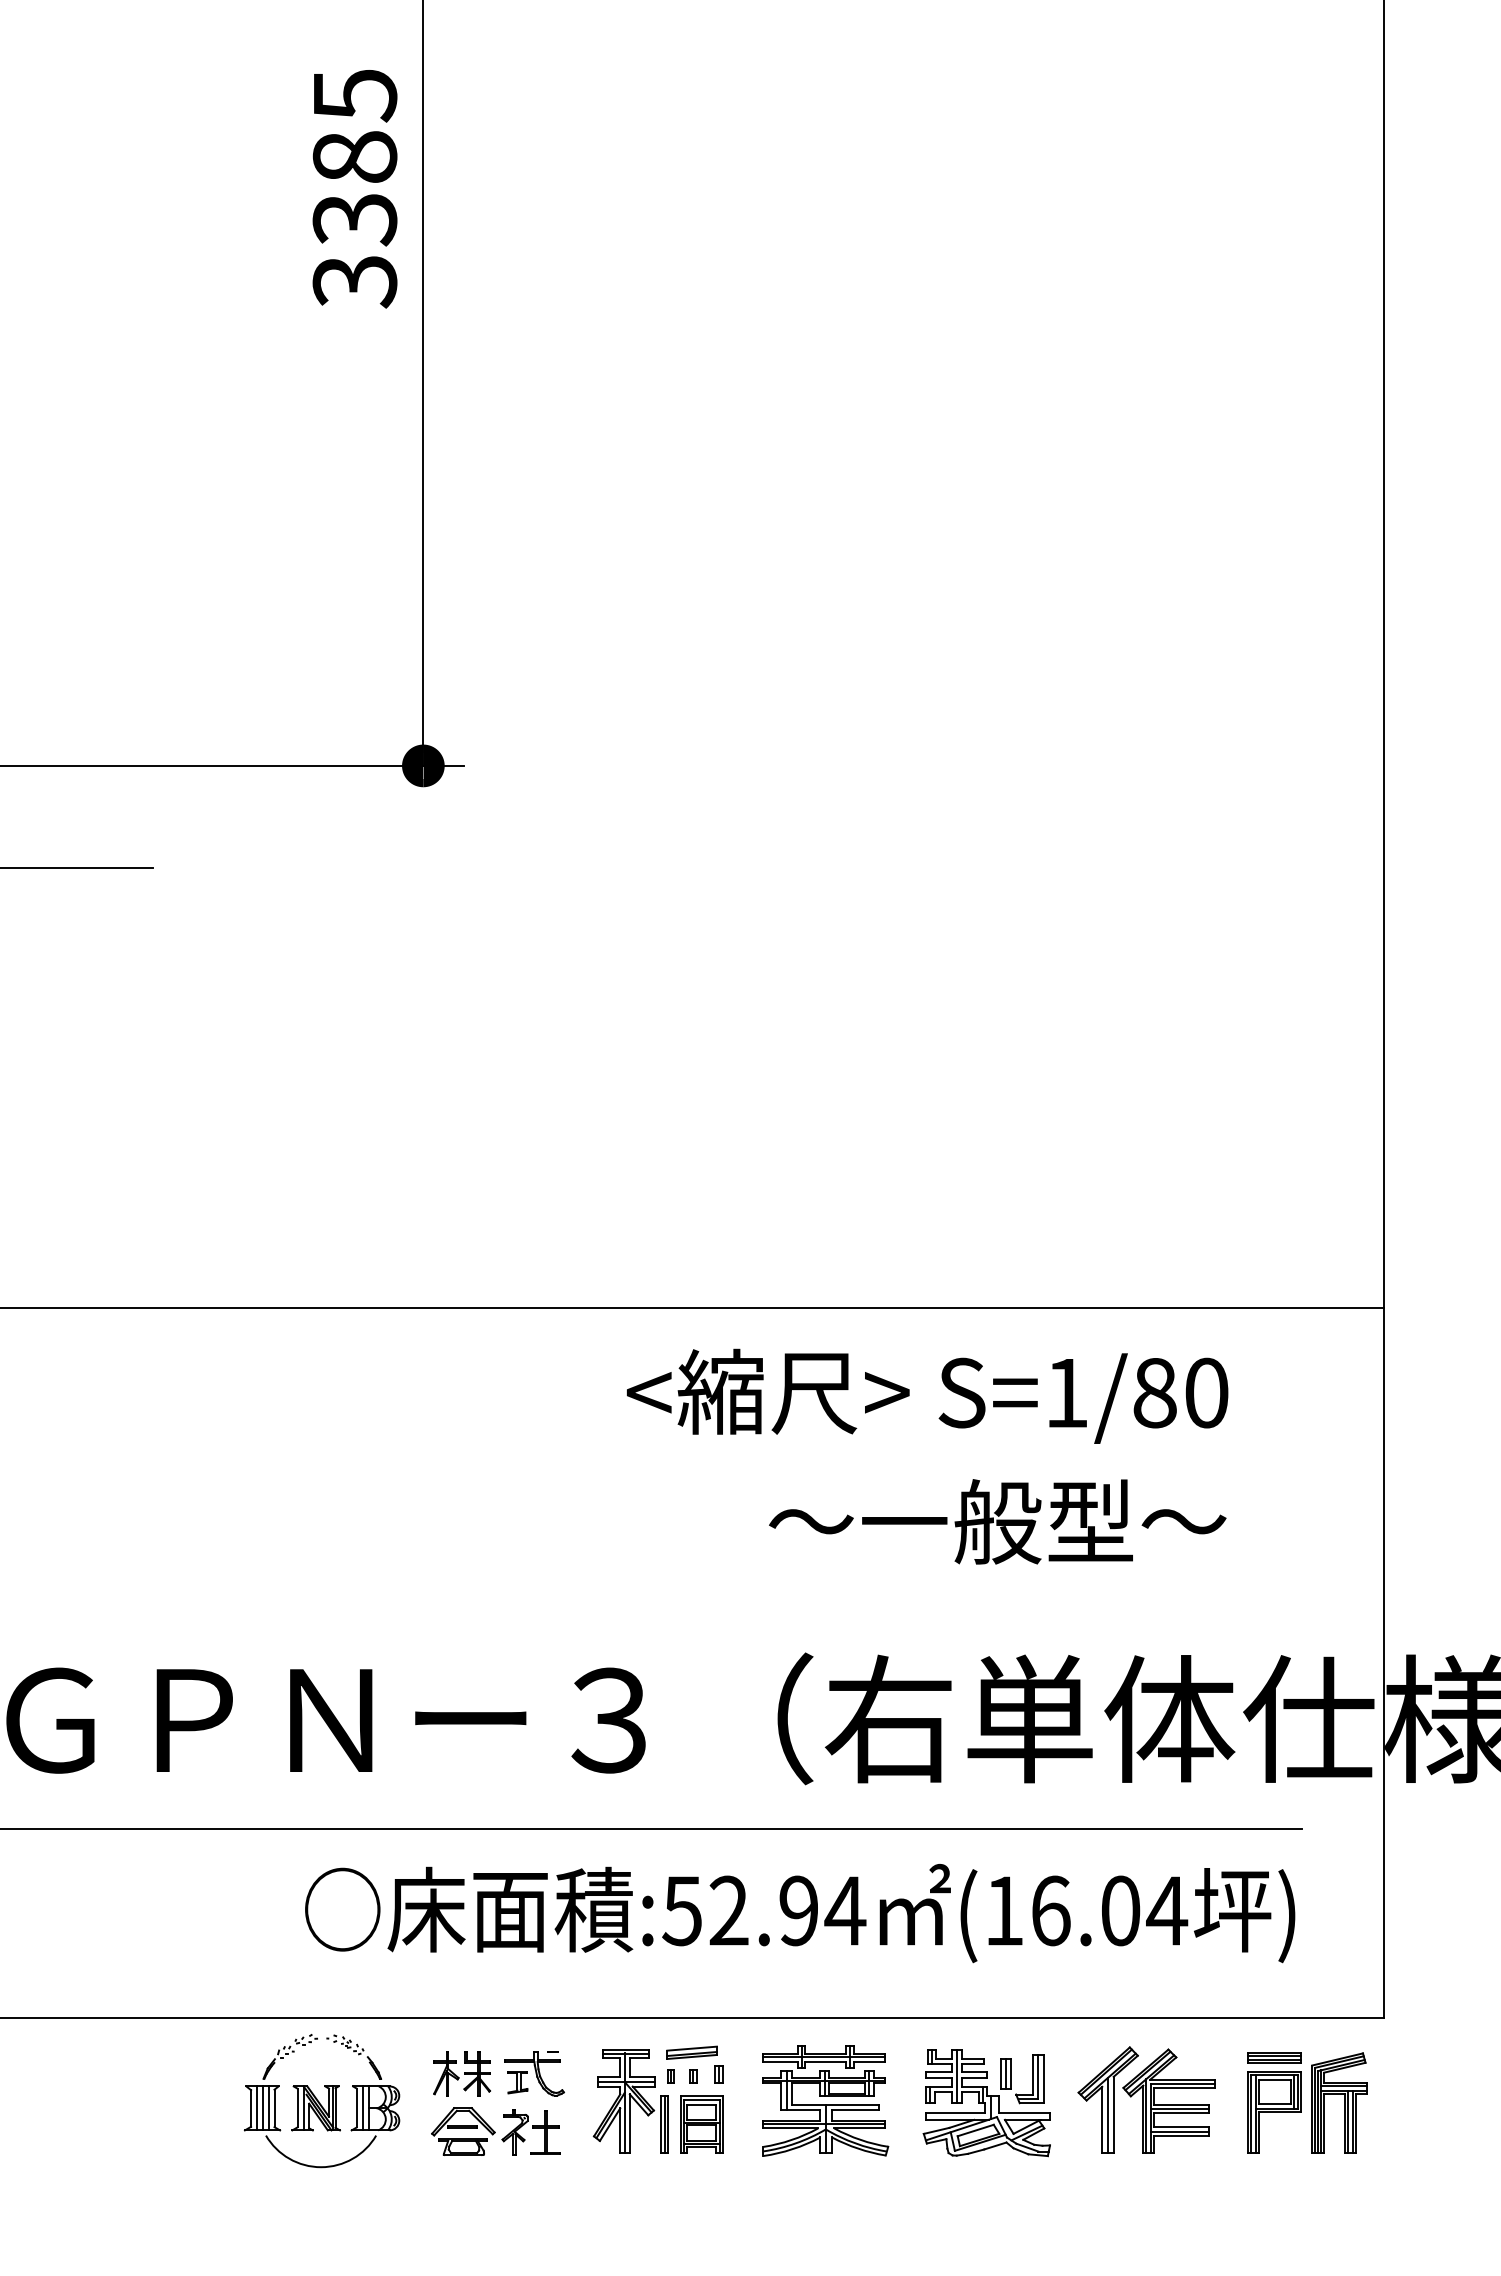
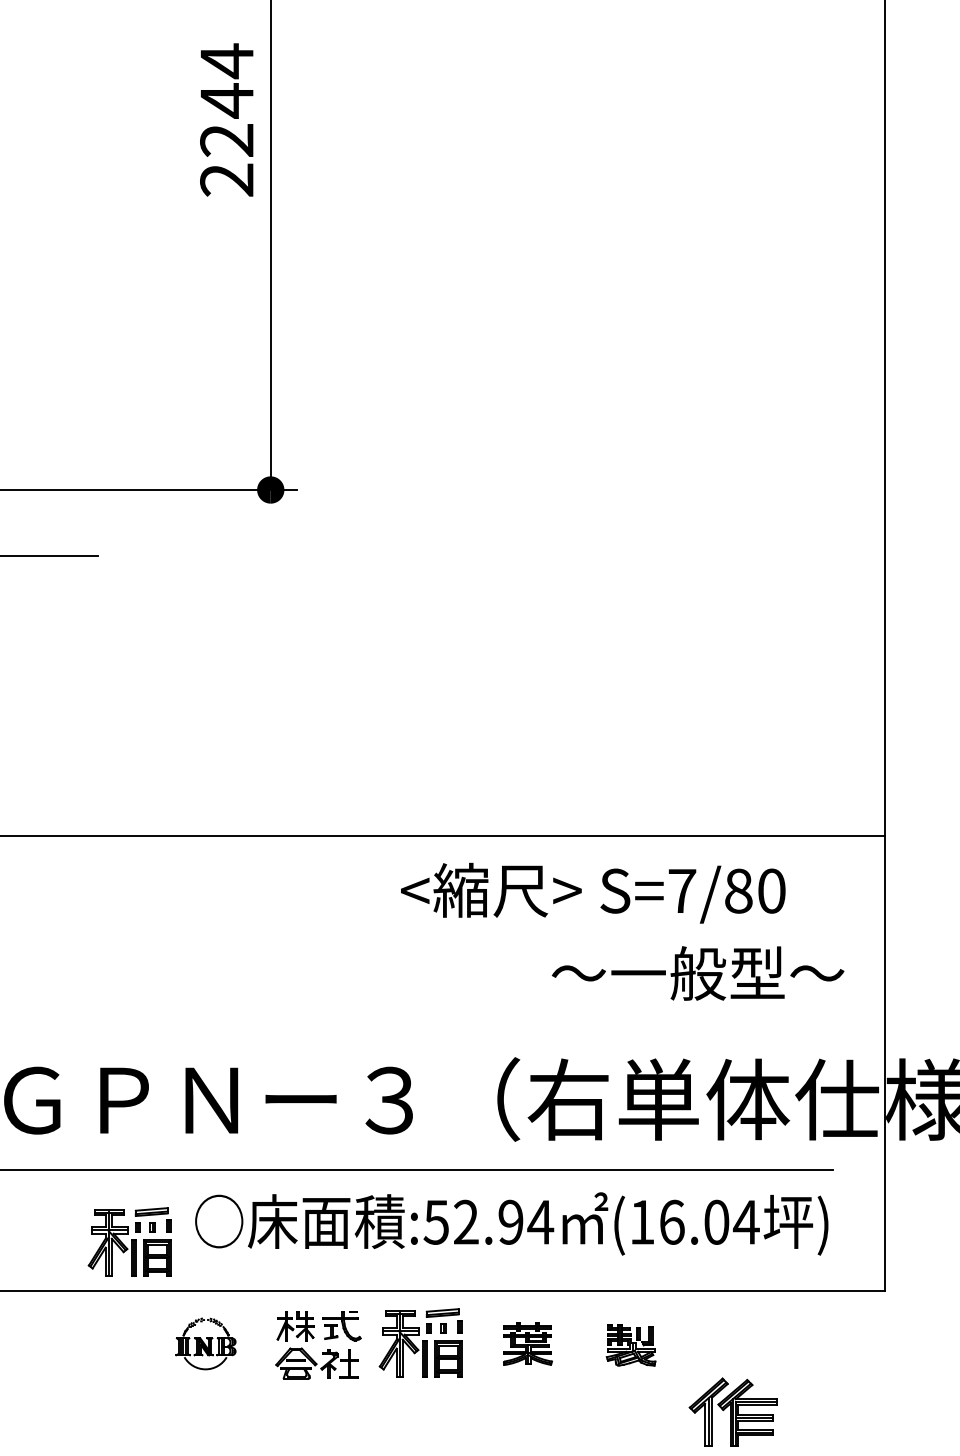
text: (355, 188) -> (227, 120), 3385 -> 2244
text: (1067, 1392) -> (682, 890), S=1/80 -> S=7/80
text: (998, 1521) -> (698, 973), moved
part: (202, 1940) -> (129, 1241), added
part: (1145, 2098) -> (732, 1411), moved
part: (321, 2100) -> (205, 1343), size x0.6
part: (824, 2100) -> (527, 1343), size x0.6
part: (1306, 2101) -> (835, 1344), removed
part: (985, 2103) -> (630, 1345), size x0.6

